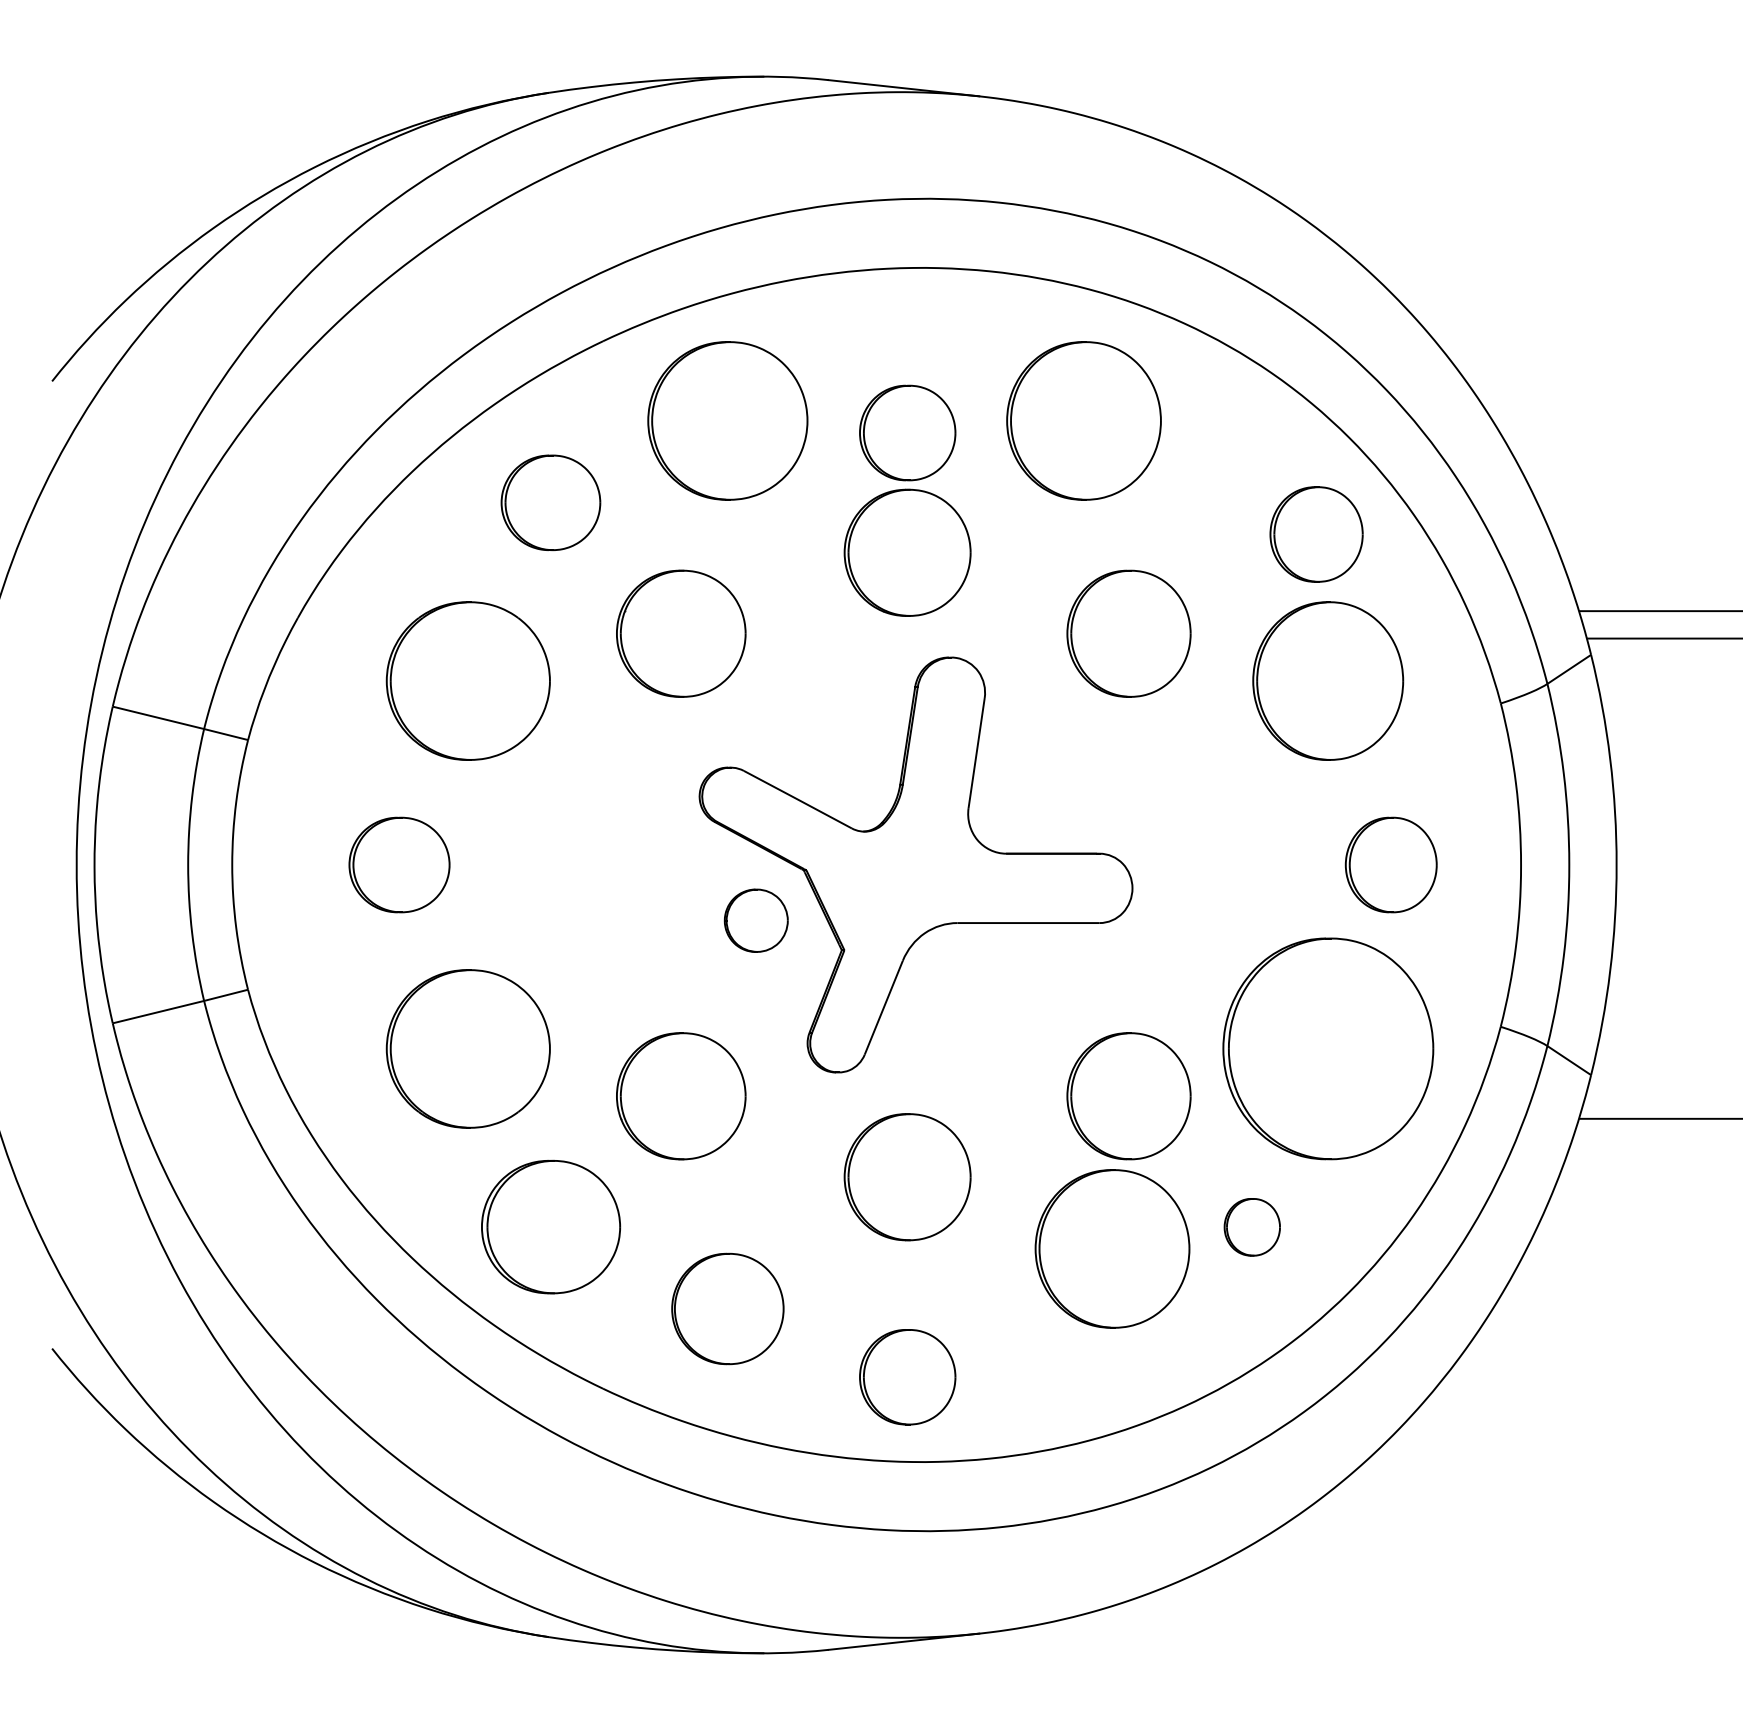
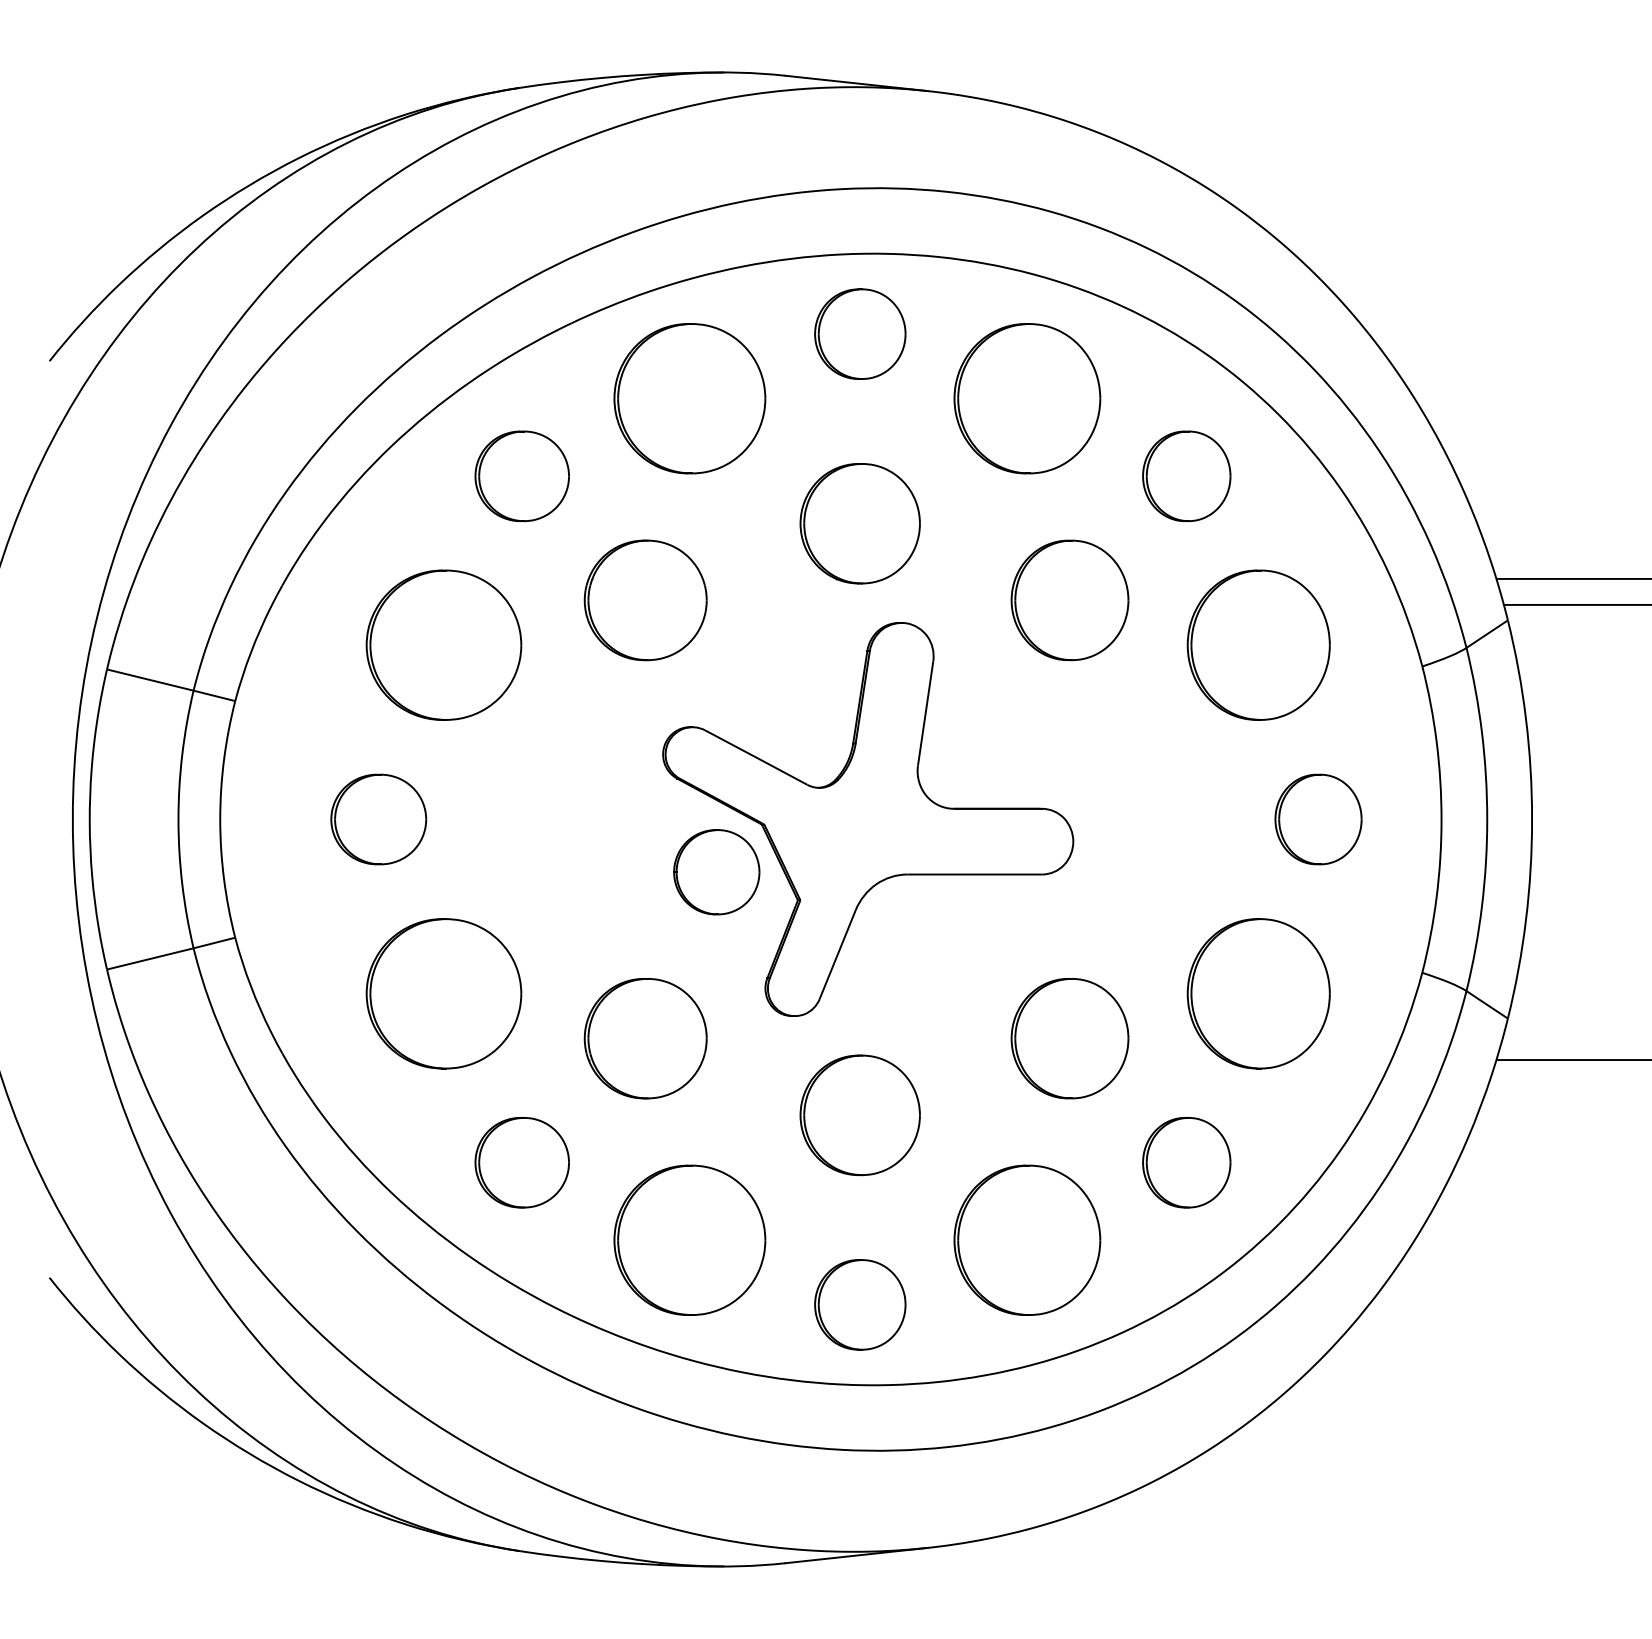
part: (907, 432) -> (860, 333), moved
part: (1316, 533) -> (1186, 475), moved
part: (755, 920) -> (716, 872), size x1.43
part: (1327, 1048) -> (1258, 993), size x0.71
part: (550, 1226) -> (521, 1162), size x0.71
part: (1251, 1226) -> (1186, 1162), size x1.67
part: (1112, 1248) -> (1027, 1239), moved
part: (727, 1308) -> (689, 1239), size x1.43

